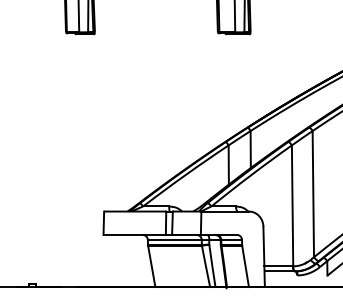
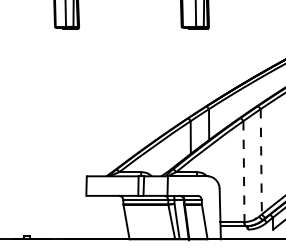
line: (313, 193) -> (261, 161), solid -> dashed
line: (291, 206) -> (243, 172), solid -> dashed

